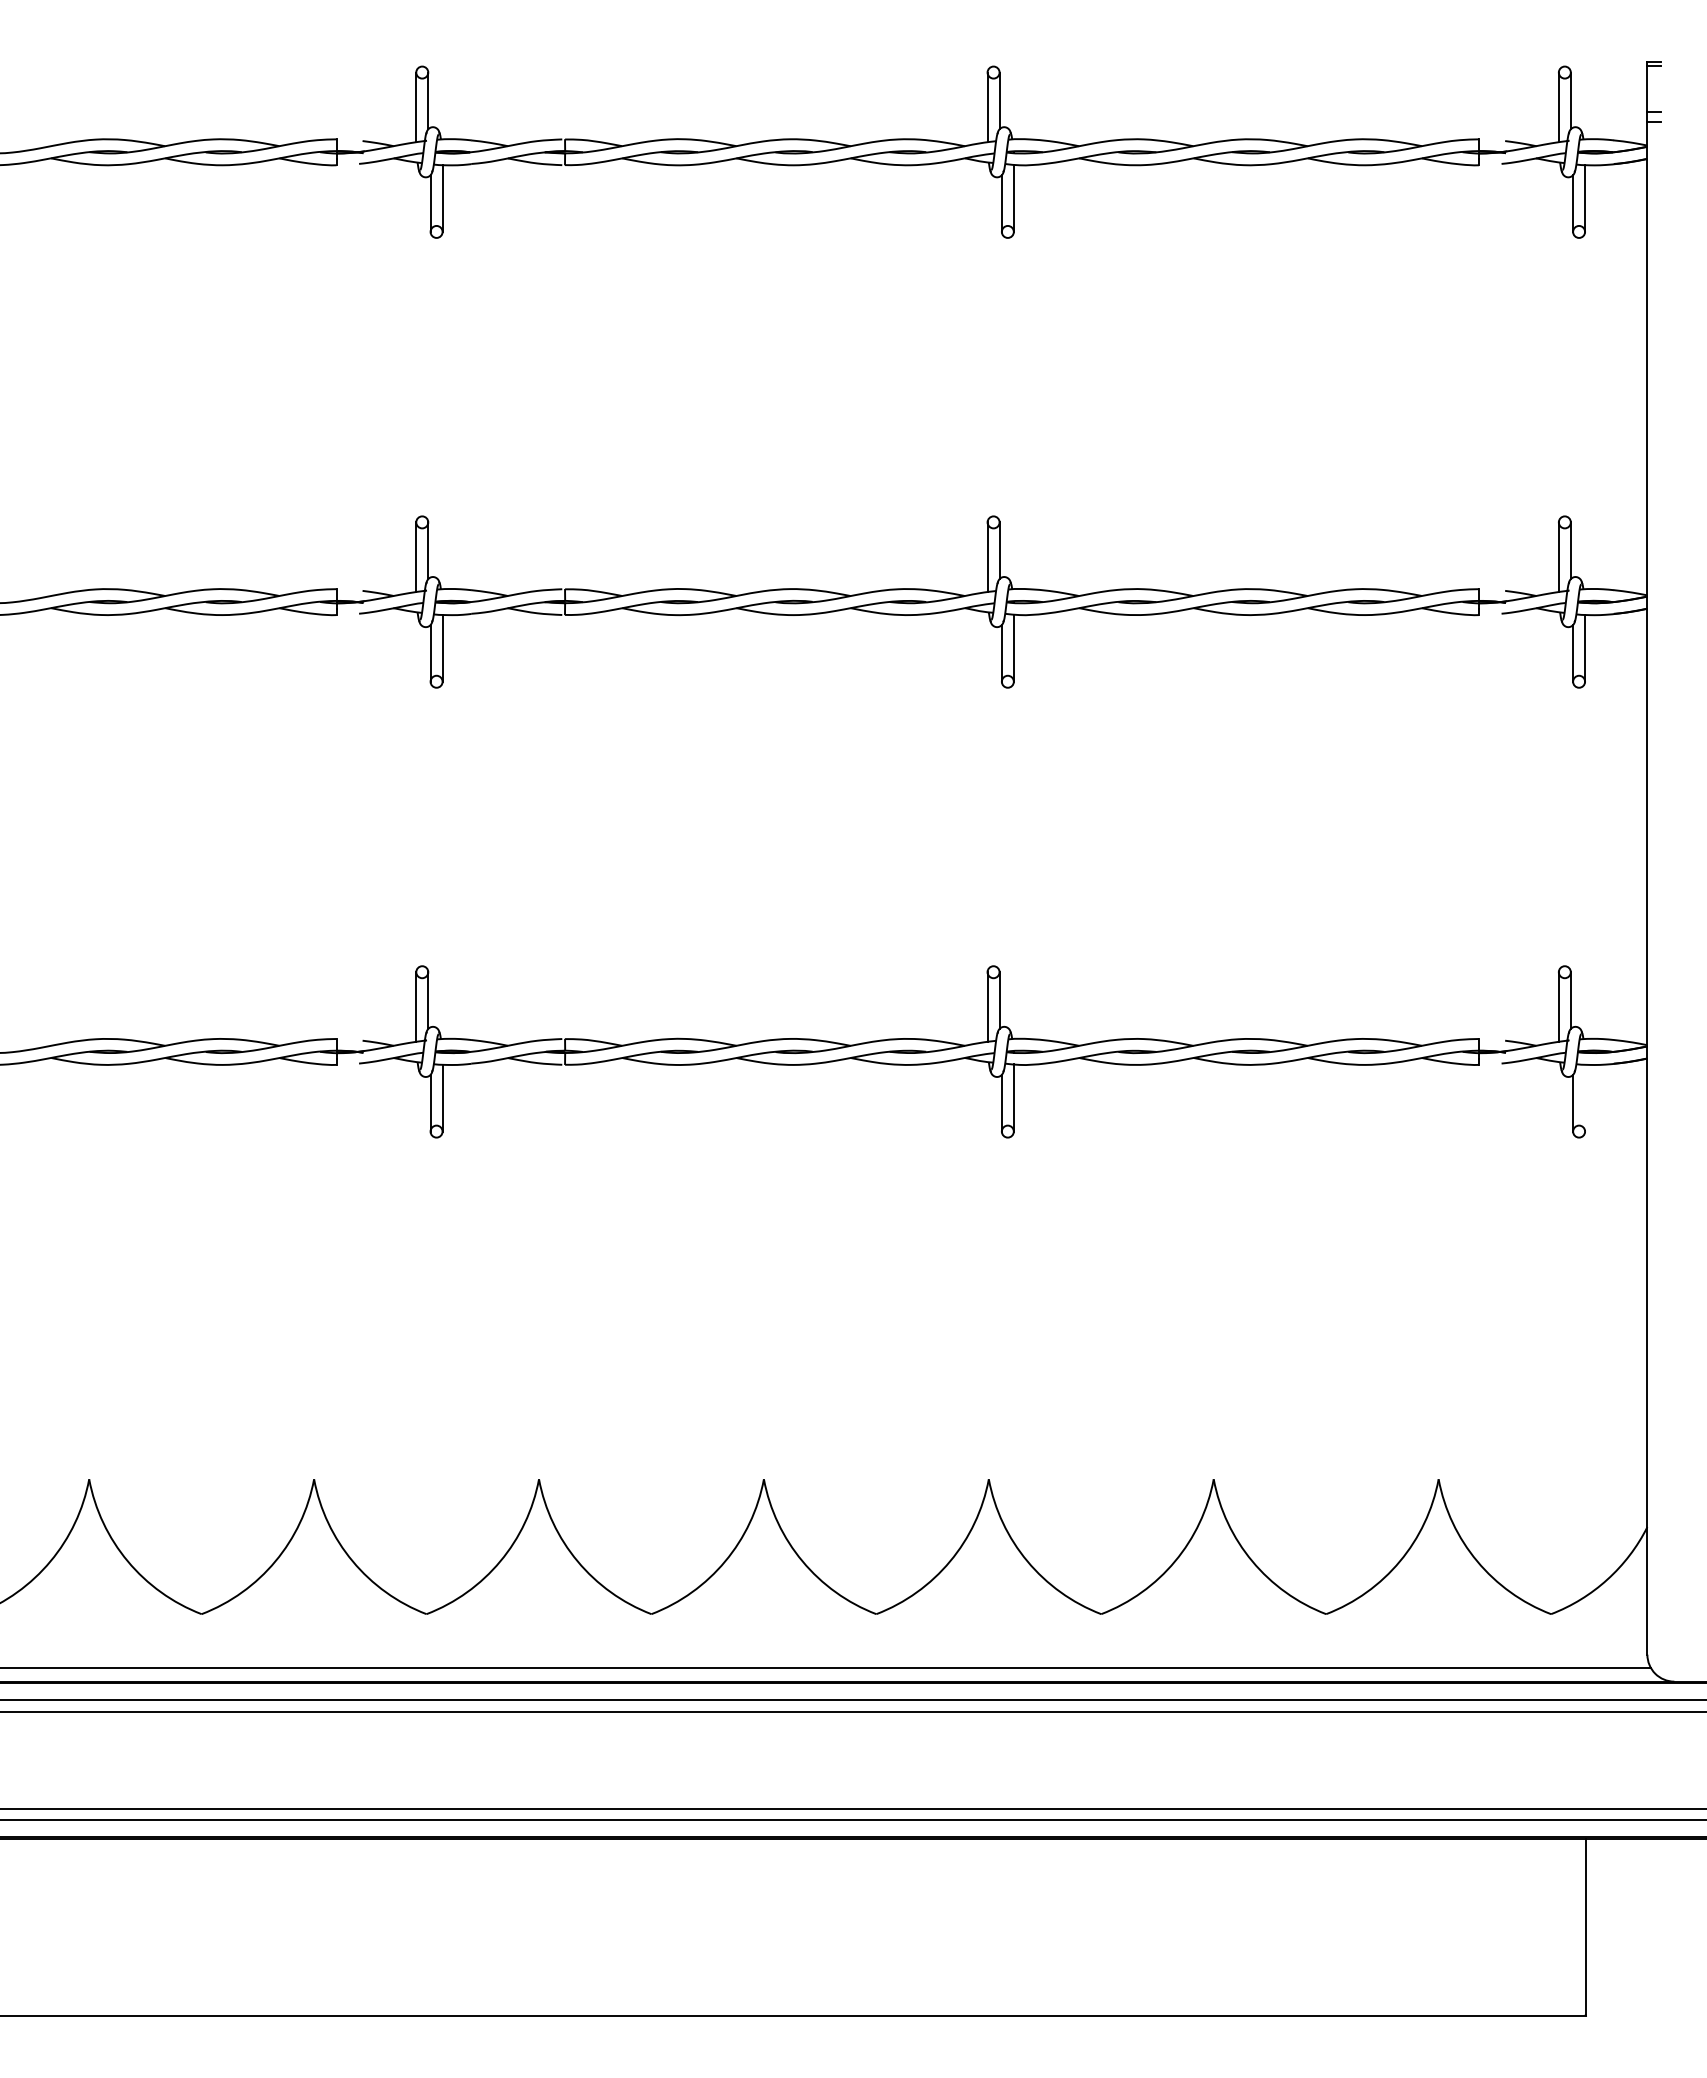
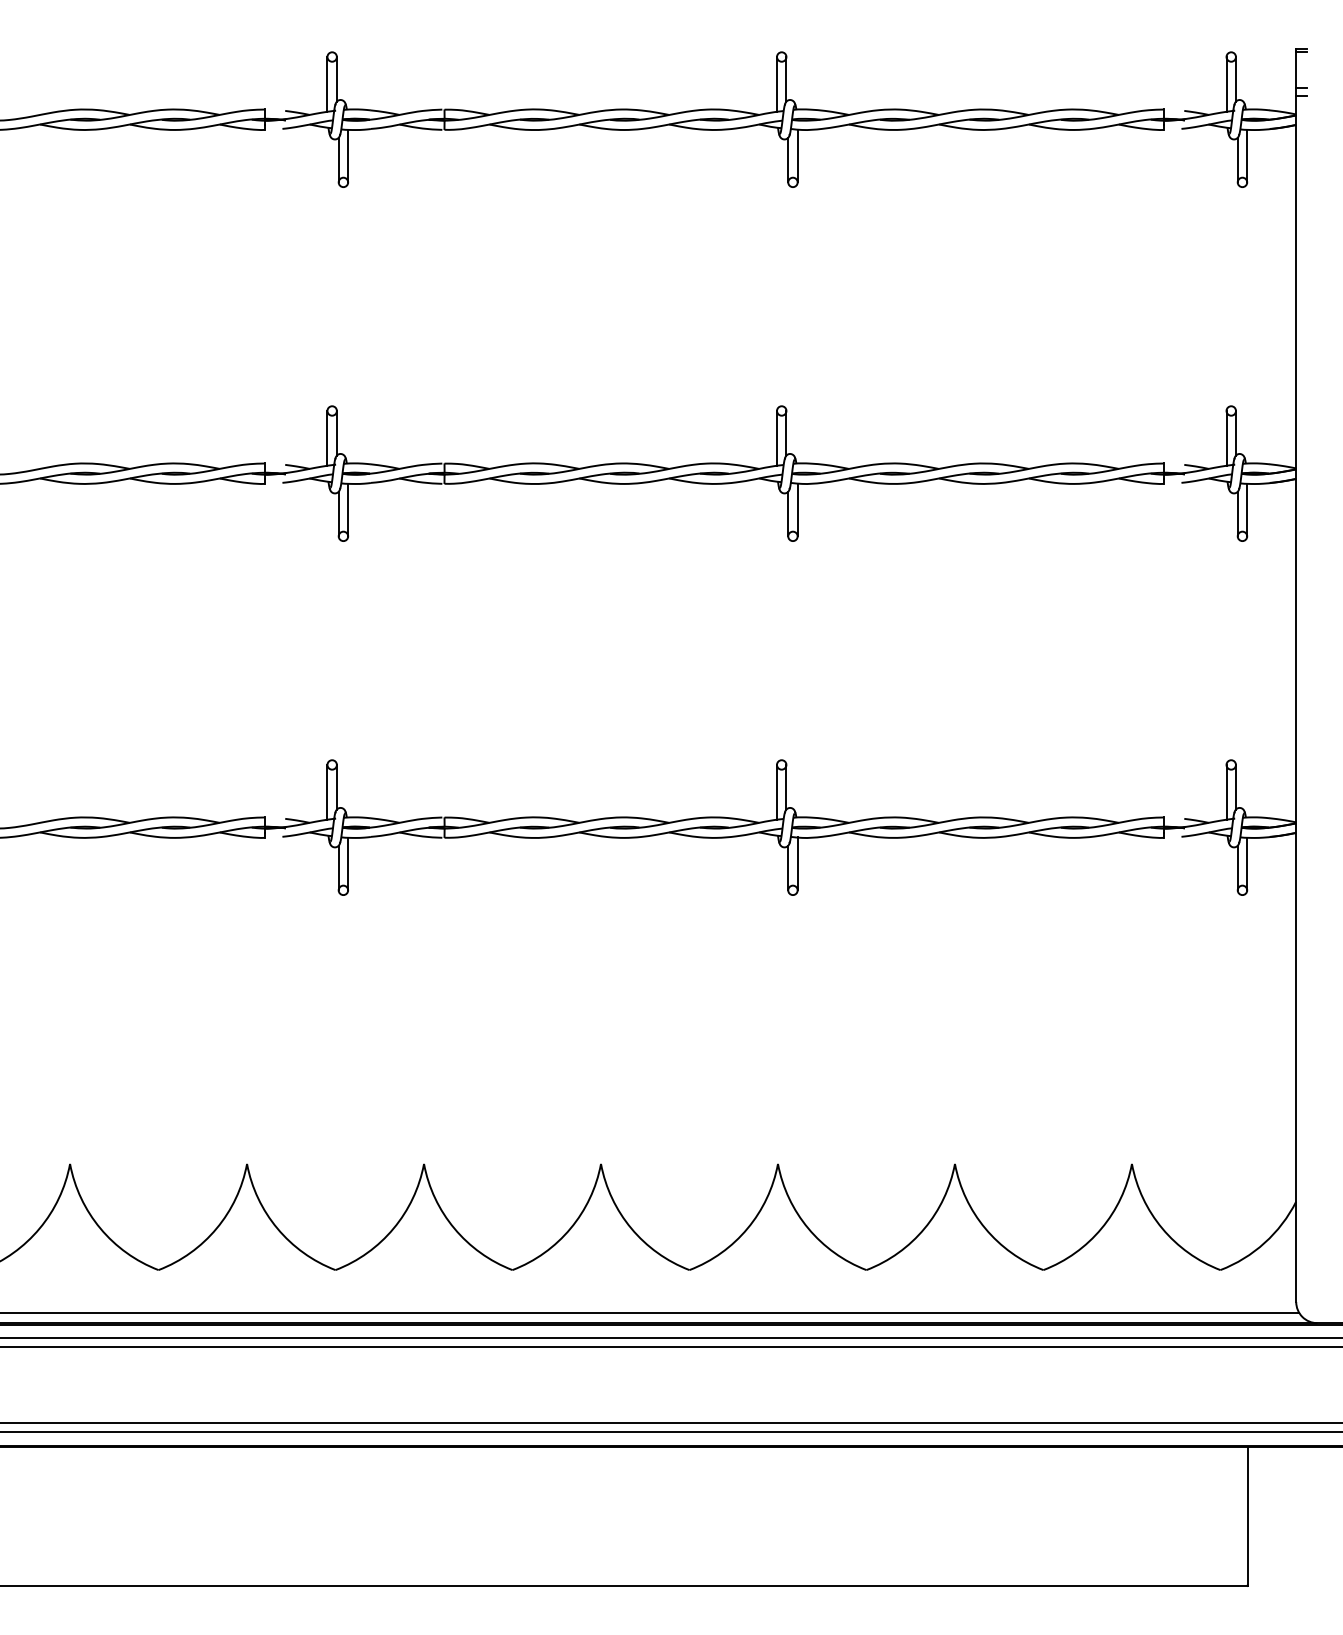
line: (1585, 1097) -> (1247, 863), added

